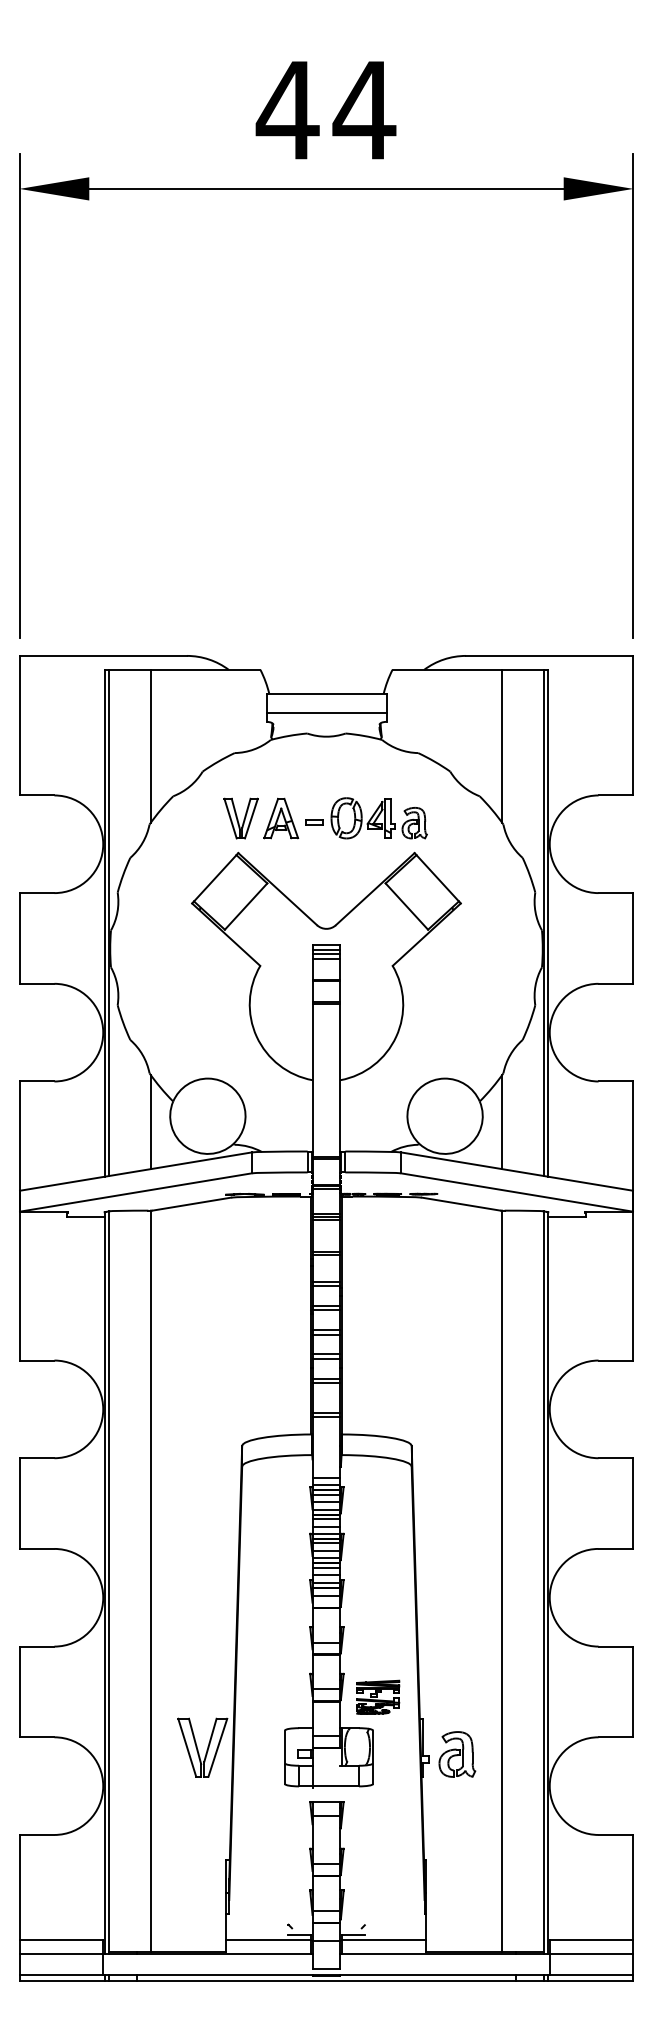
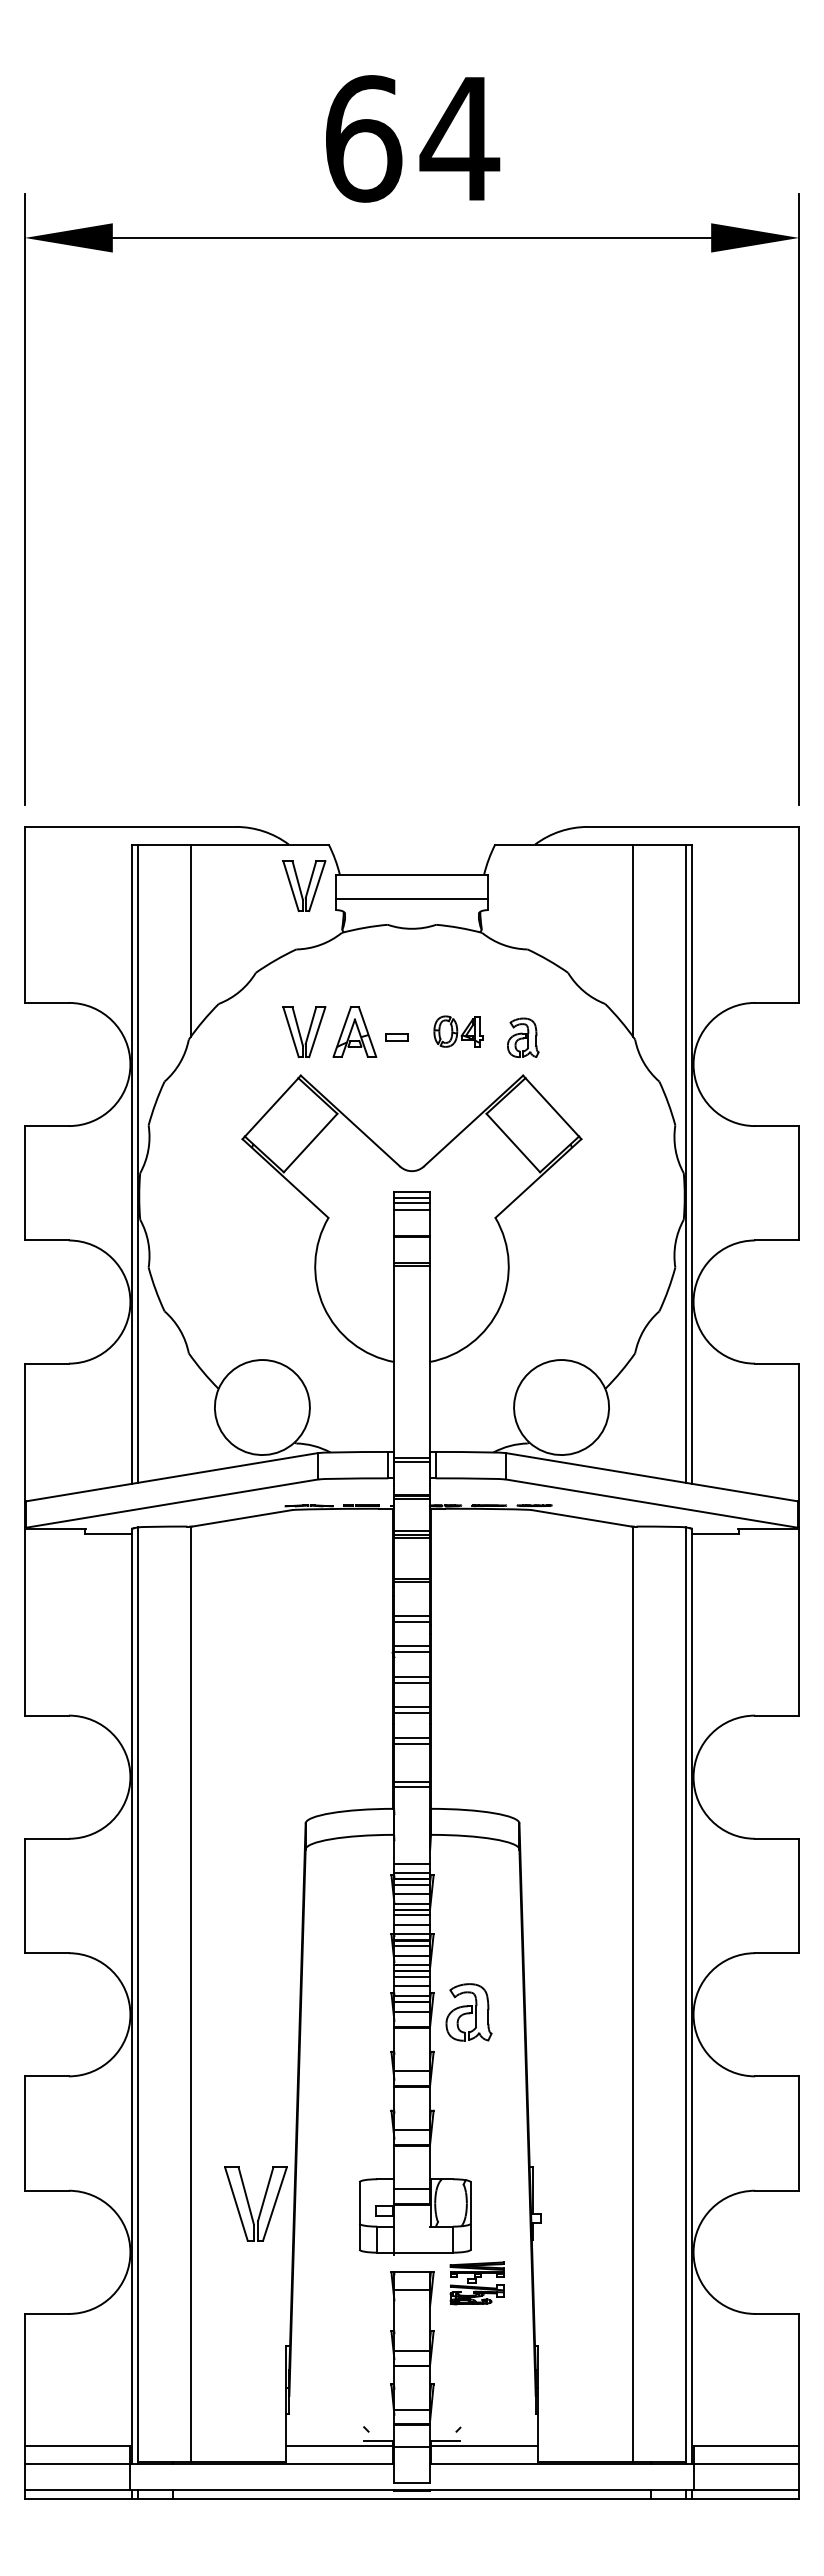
text: (287, 110) -> (362, 138), 44 -> 64
part: (241, 703) -> (304, 886), added
part: (363, 818) -> (458, 1031), size x0.6
line: (150, 1121) -> (190, 1414), removed
line: (502, 1121) -> (633, 1414), removed
part: (377, 1697) -> (476, 2283), moved
part: (456, 1754) -> (468, 2012), moved

